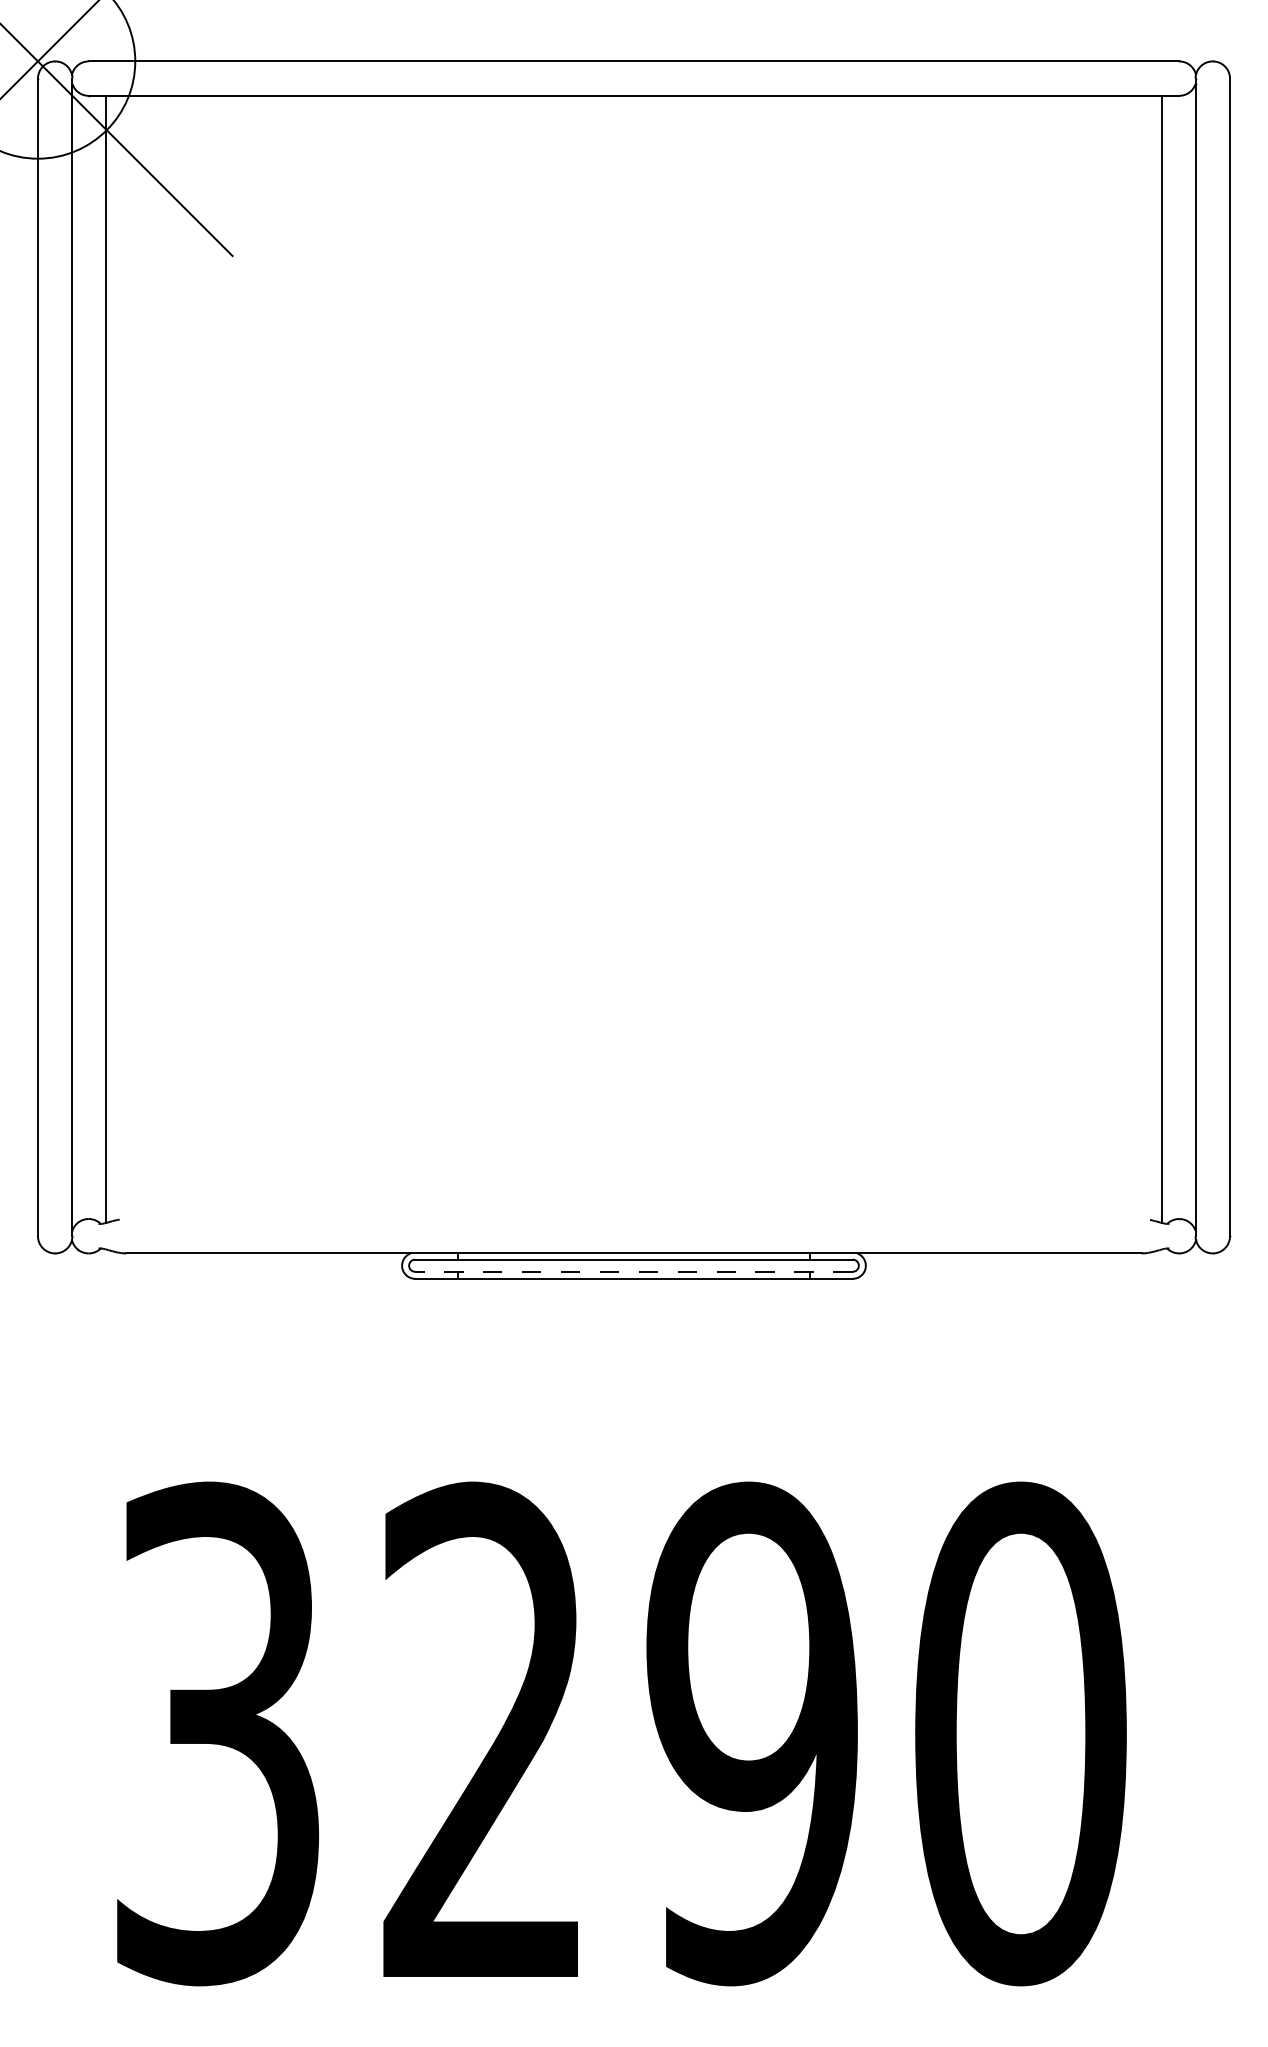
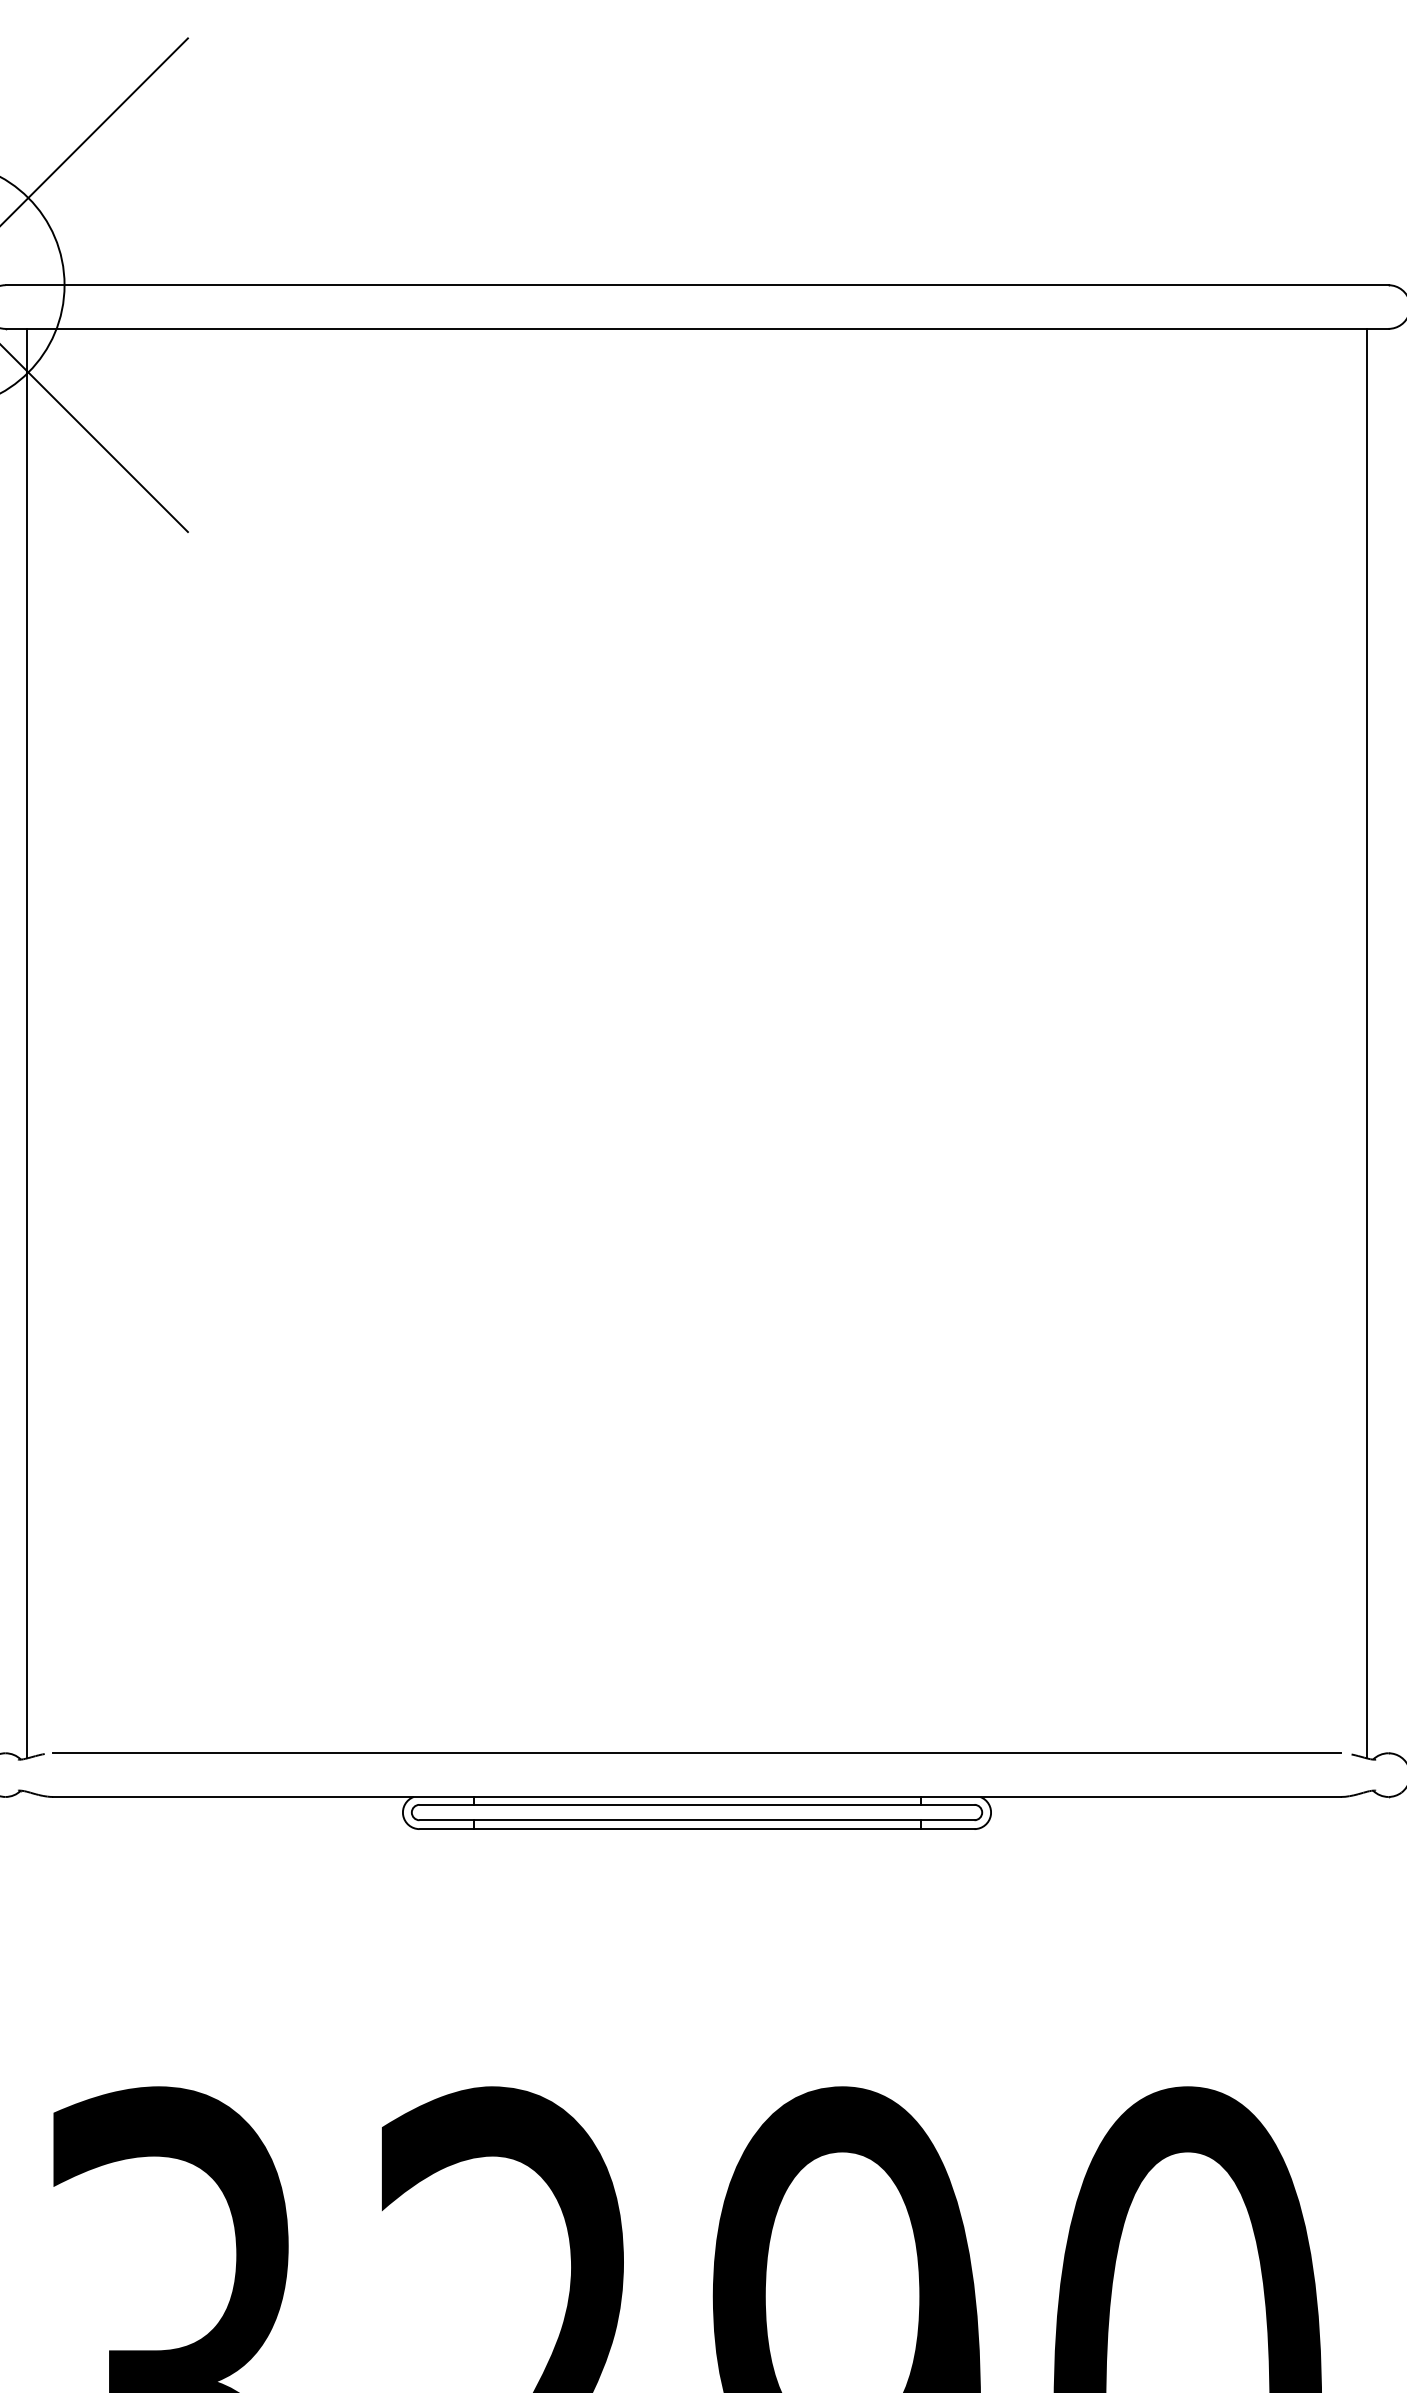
line: (633, 1219) -> (696, 1753), added
line: (633, 1271) -> (696, 1819), dashed -> solid

